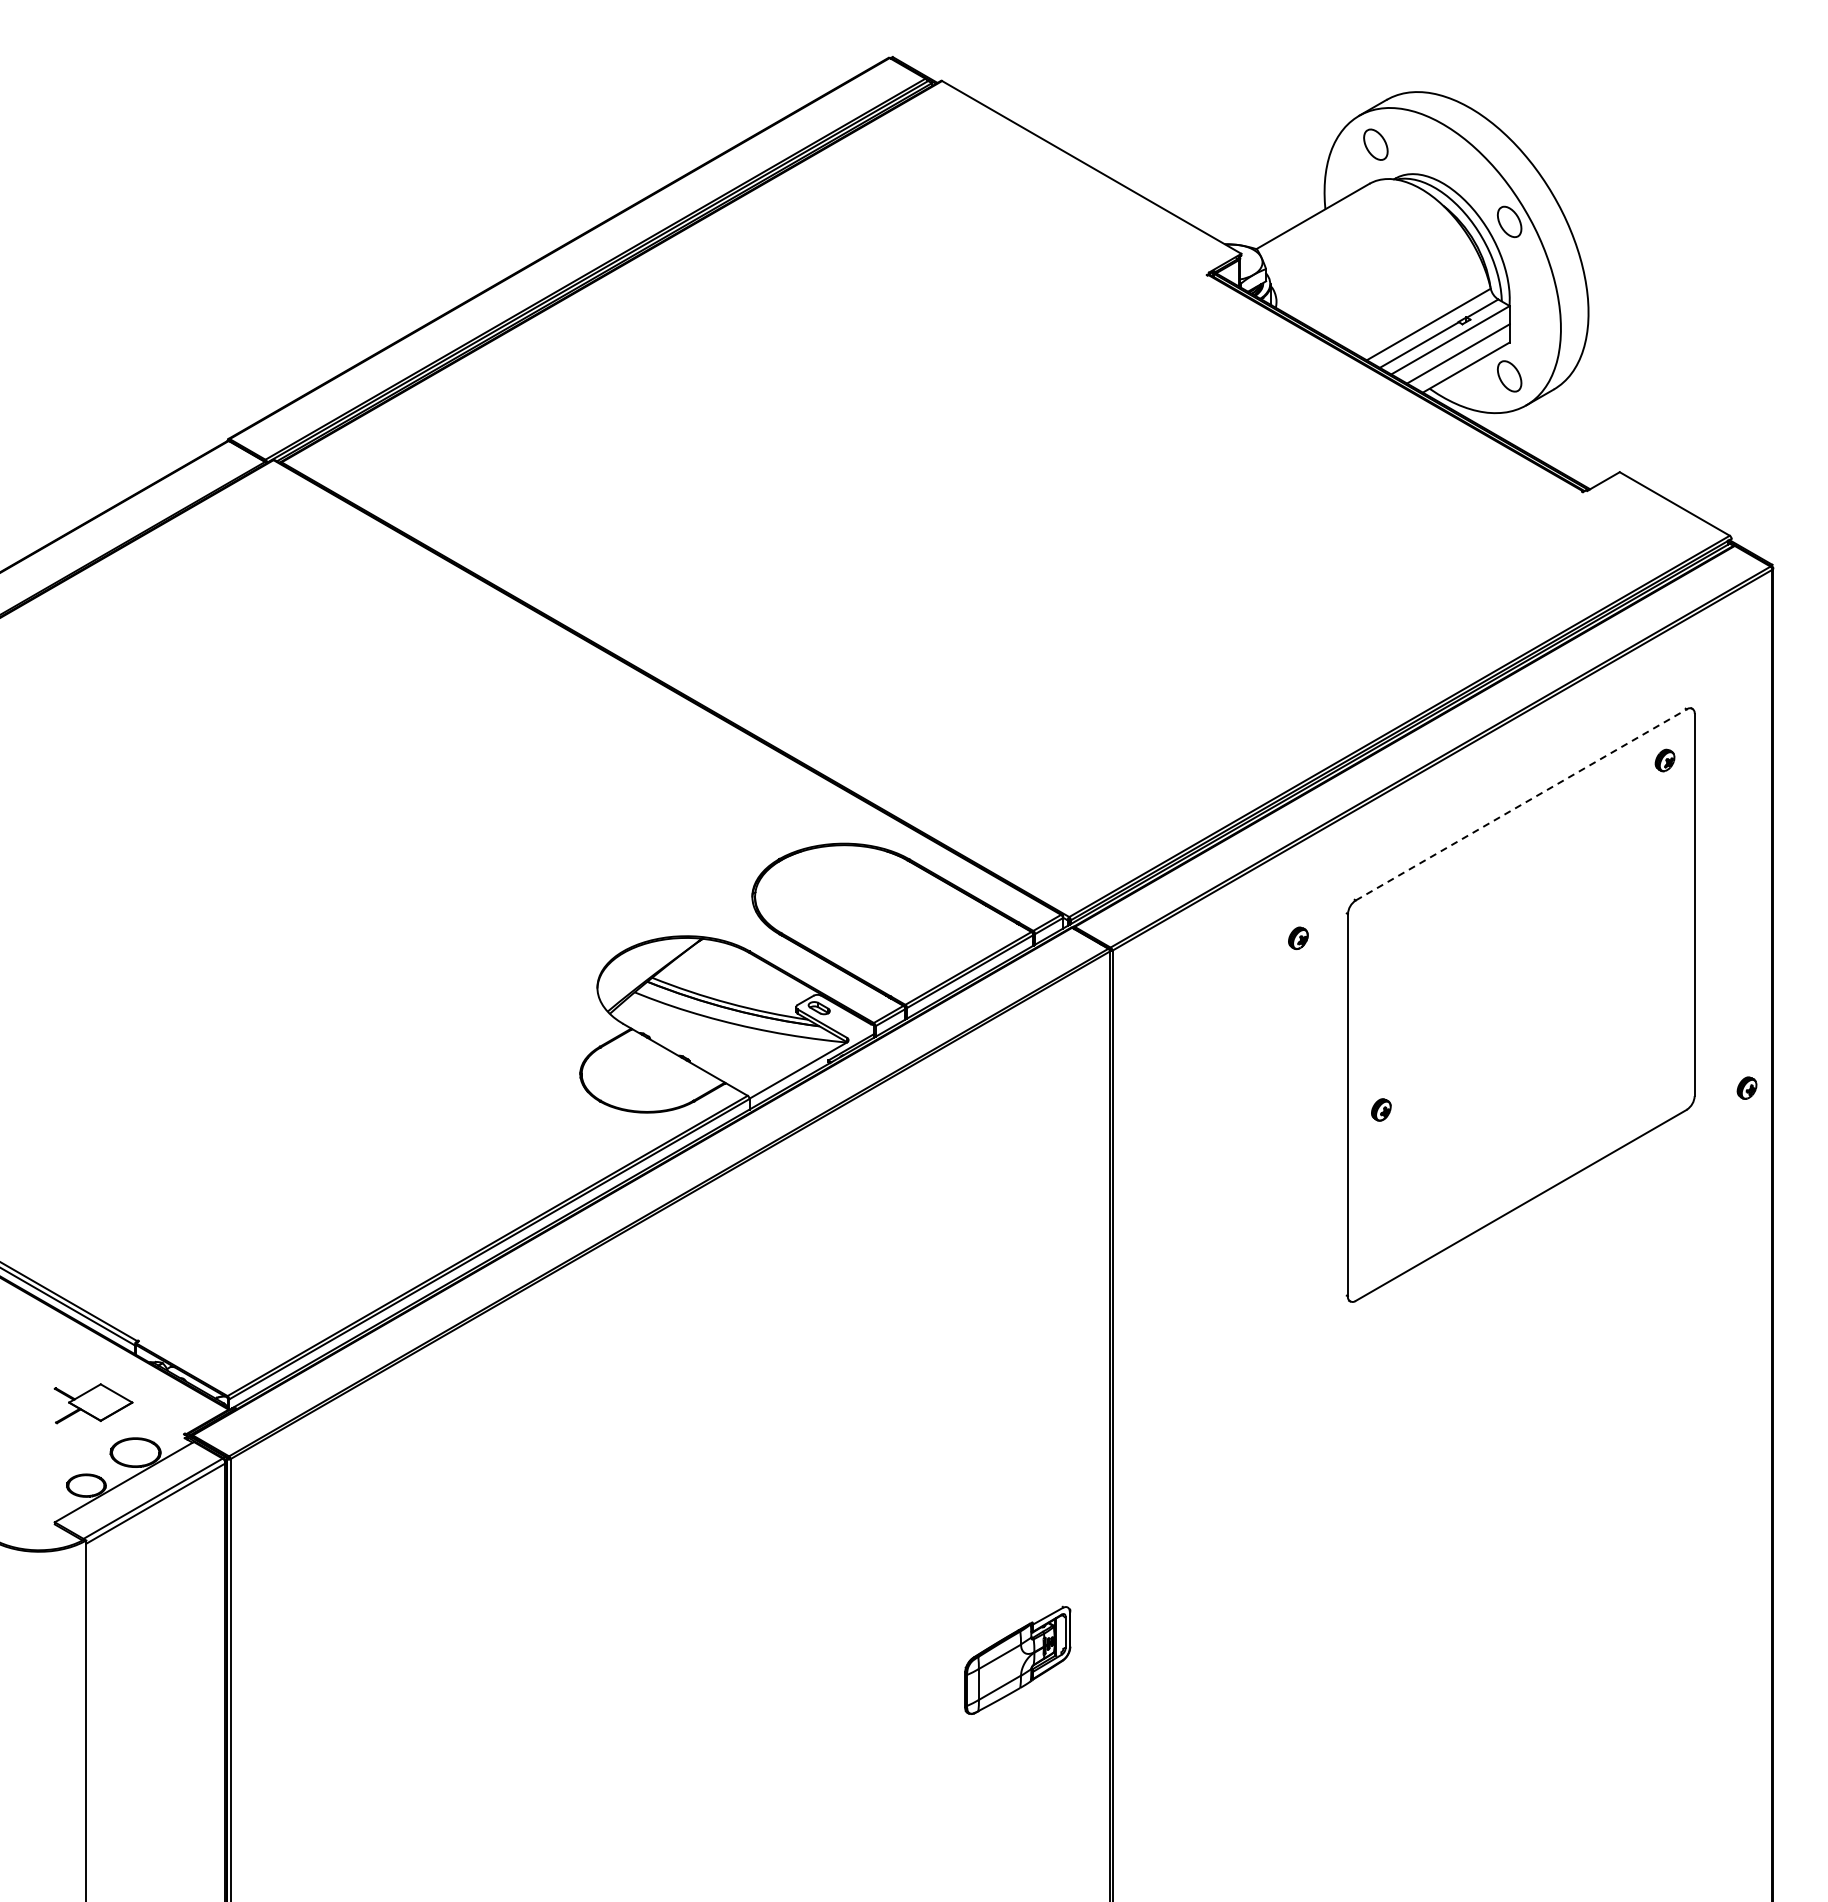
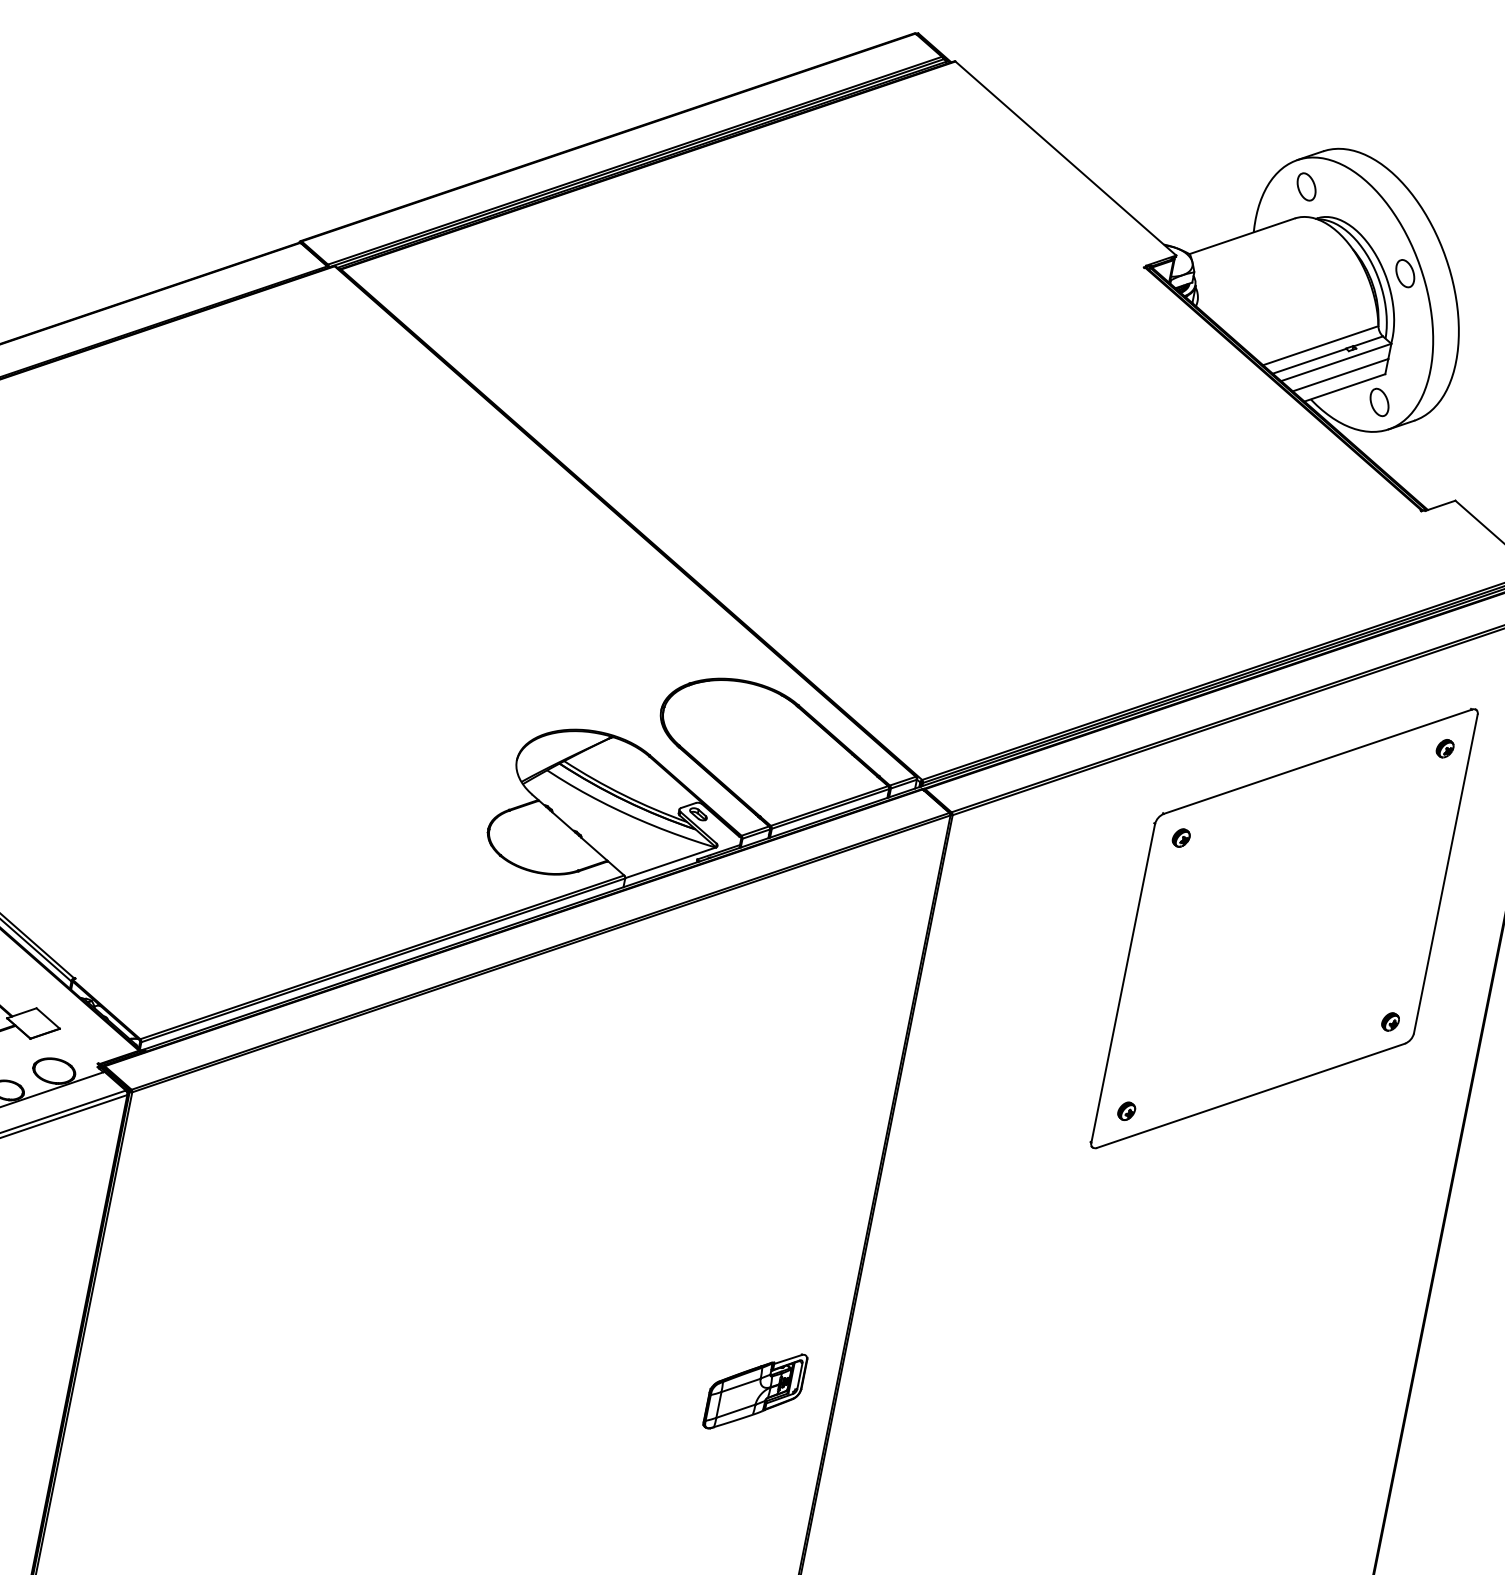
line: (1521, 804) -> (1318, 761), dashed -> solid
part: (1298, 937) -> (1181, 837), moved
part: (1746, 1087) -> (1390, 1021), moved
part: (1381, 1109) -> (1126, 1110), moved

